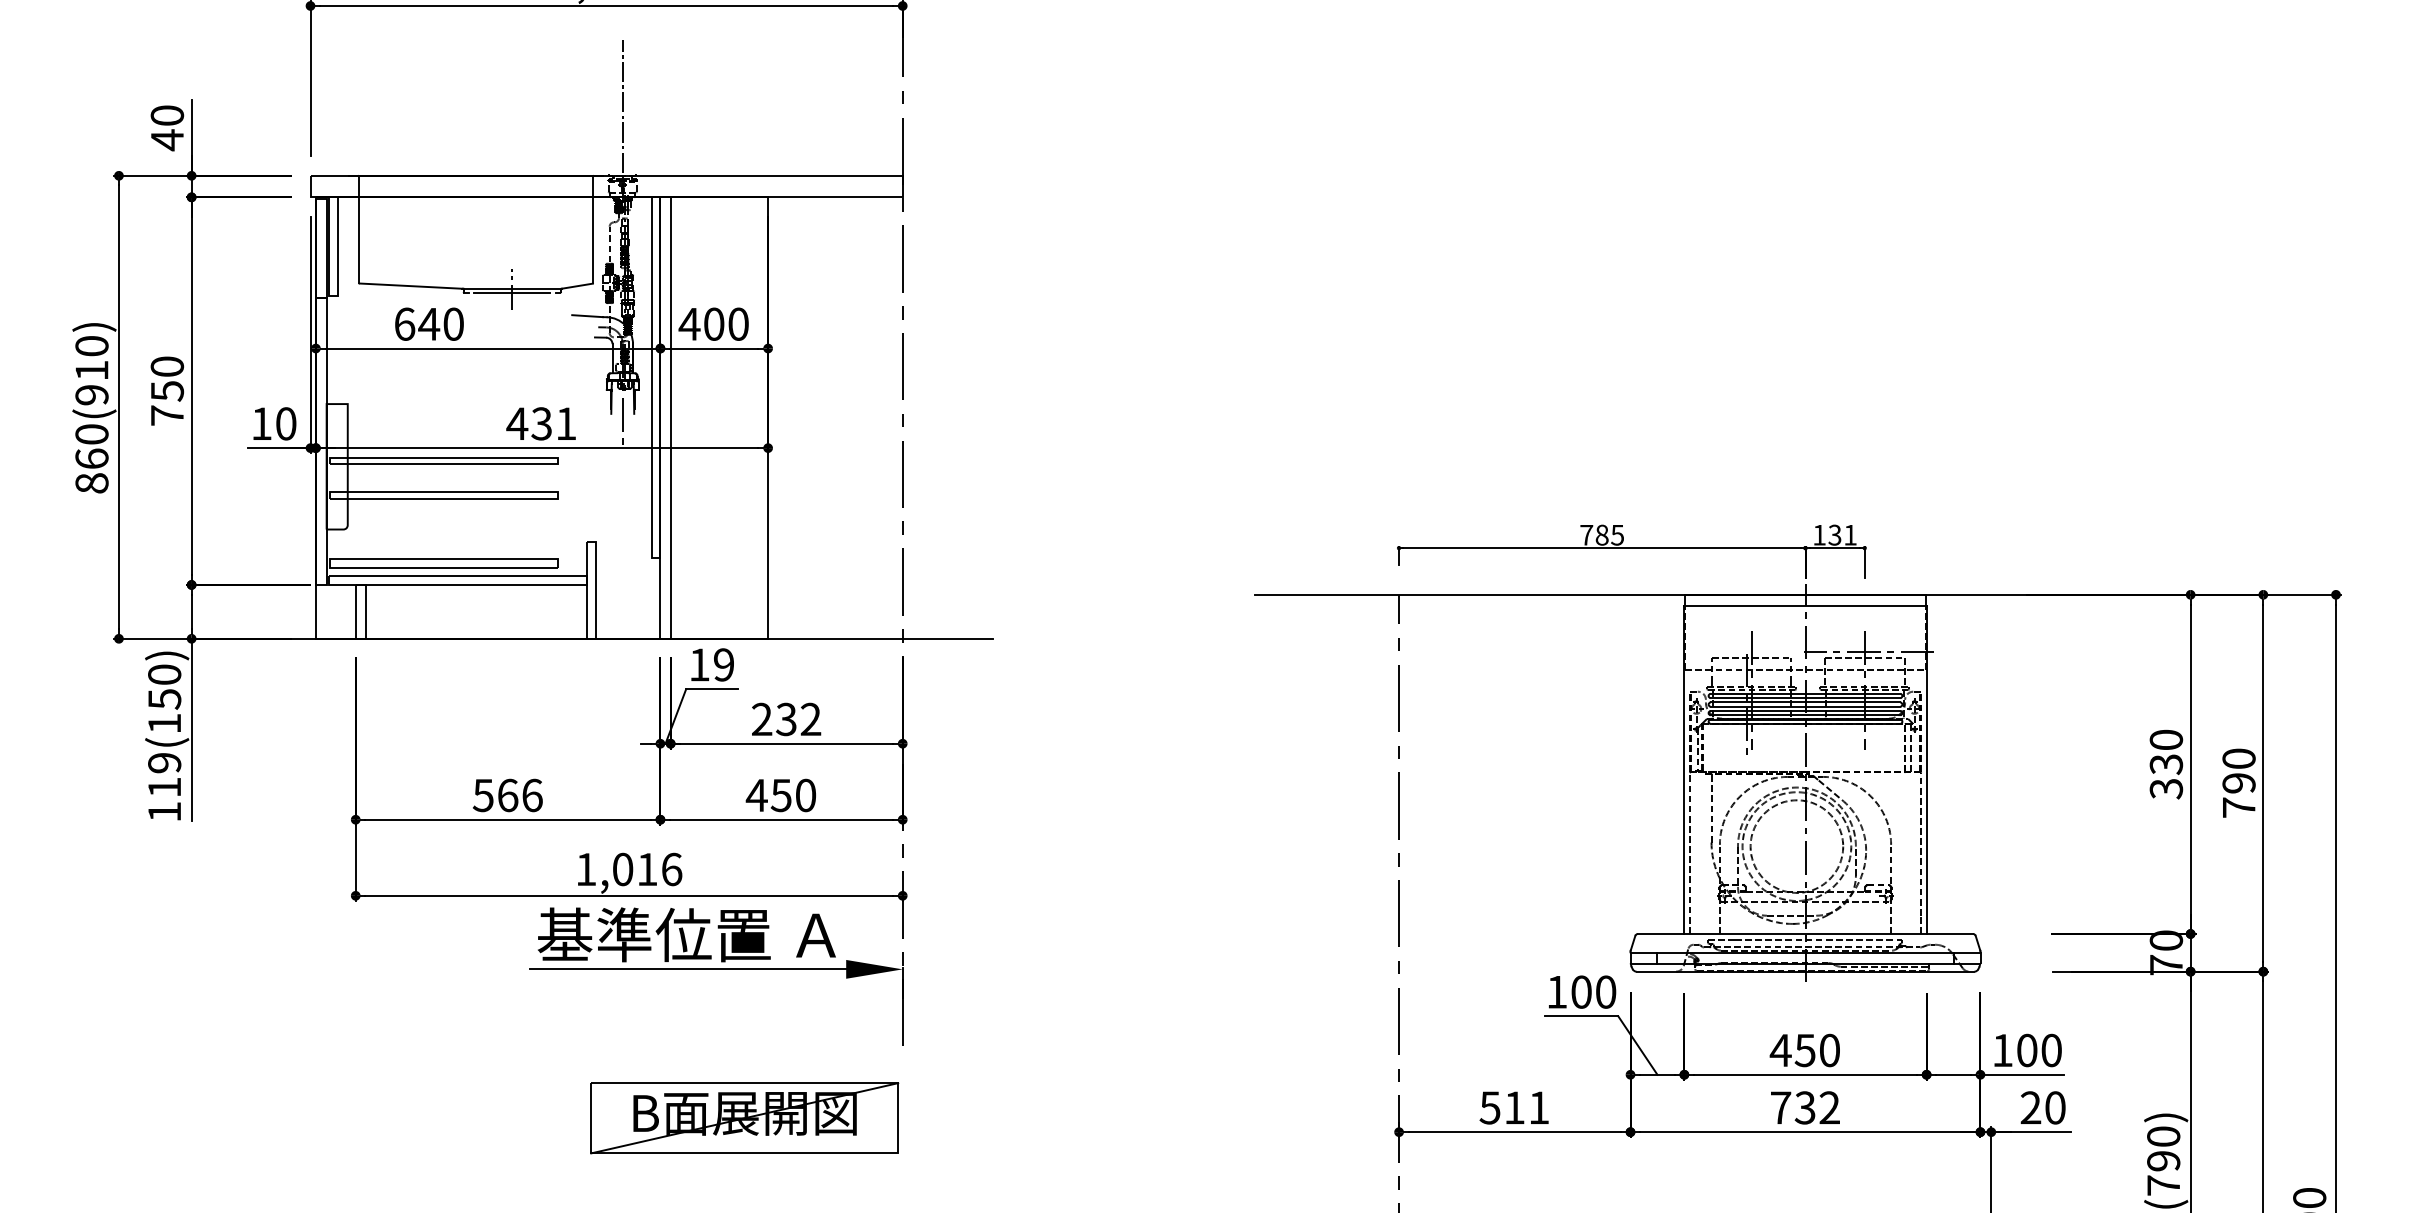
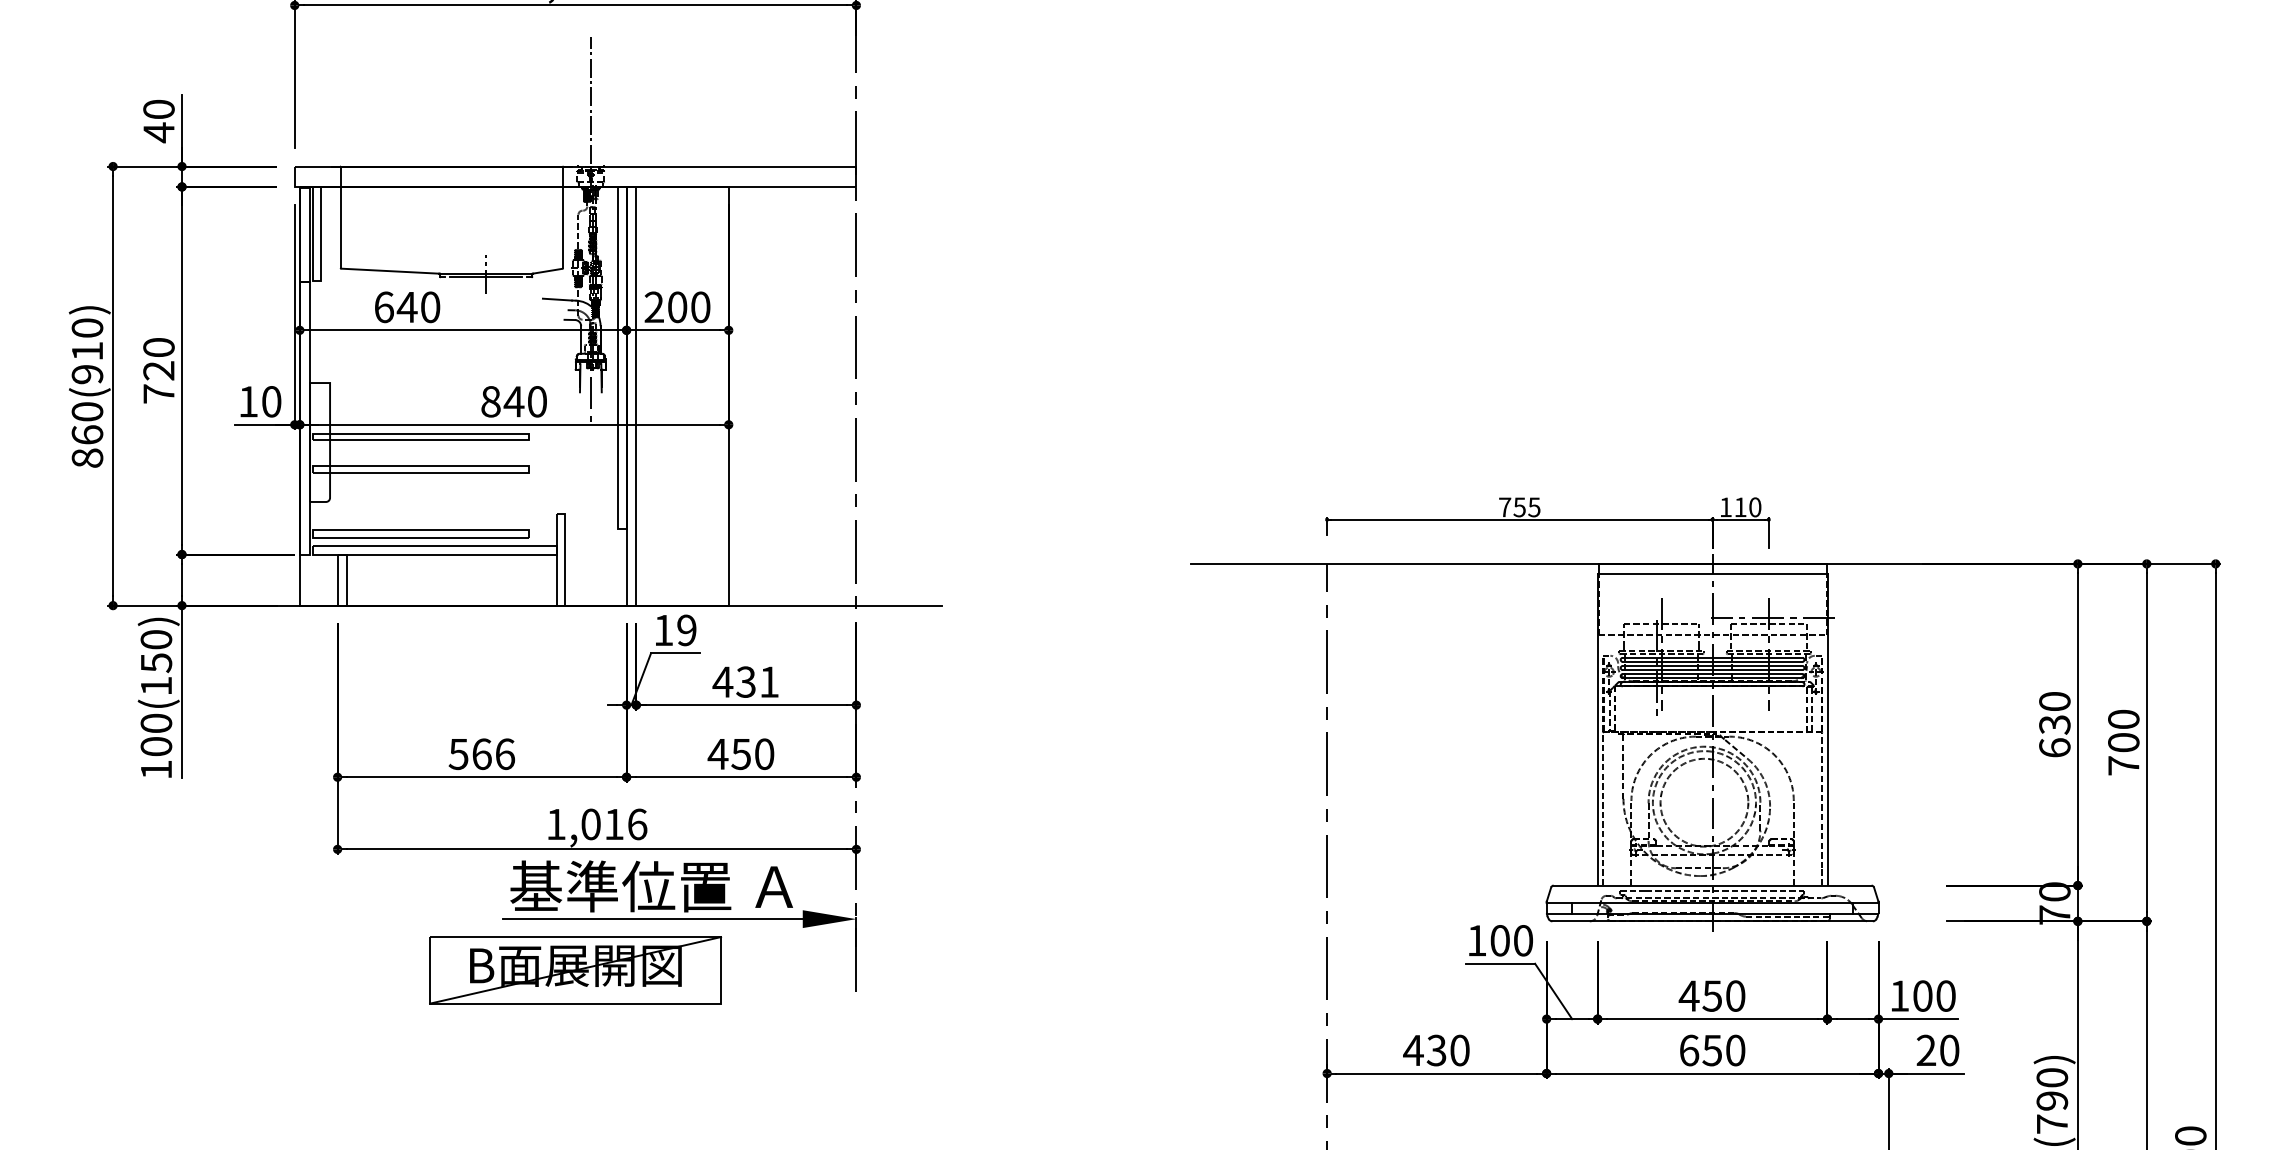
text: (688, 323) -> (653, 306), 400 -> 200
text: (166, 390) -> (158, 370), 750 -> 720
text: (541, 423) -> (513, 401), 431 -> 840
text: (1601, 535) -> (1519, 507), 785 -> 755
text: (1842, 535) -> (1747, 507), 131 -> 110
text: (785, 718) -> (745, 681), 232 -> 431
text: (164, 774) -> (156, 734), 119(150) -> 100(150)
text: (2238, 783) -> (2123, 742), 790 -> 700
text: (2166, 789) -> (2054, 748), 330 -> 630
text: (1514, 1107) -> (1436, 1050), 511 -> 430
text: (1805, 1107) -> (1712, 1050), 732 -> 650
part: (744, 1118) -> (575, 970), moved

